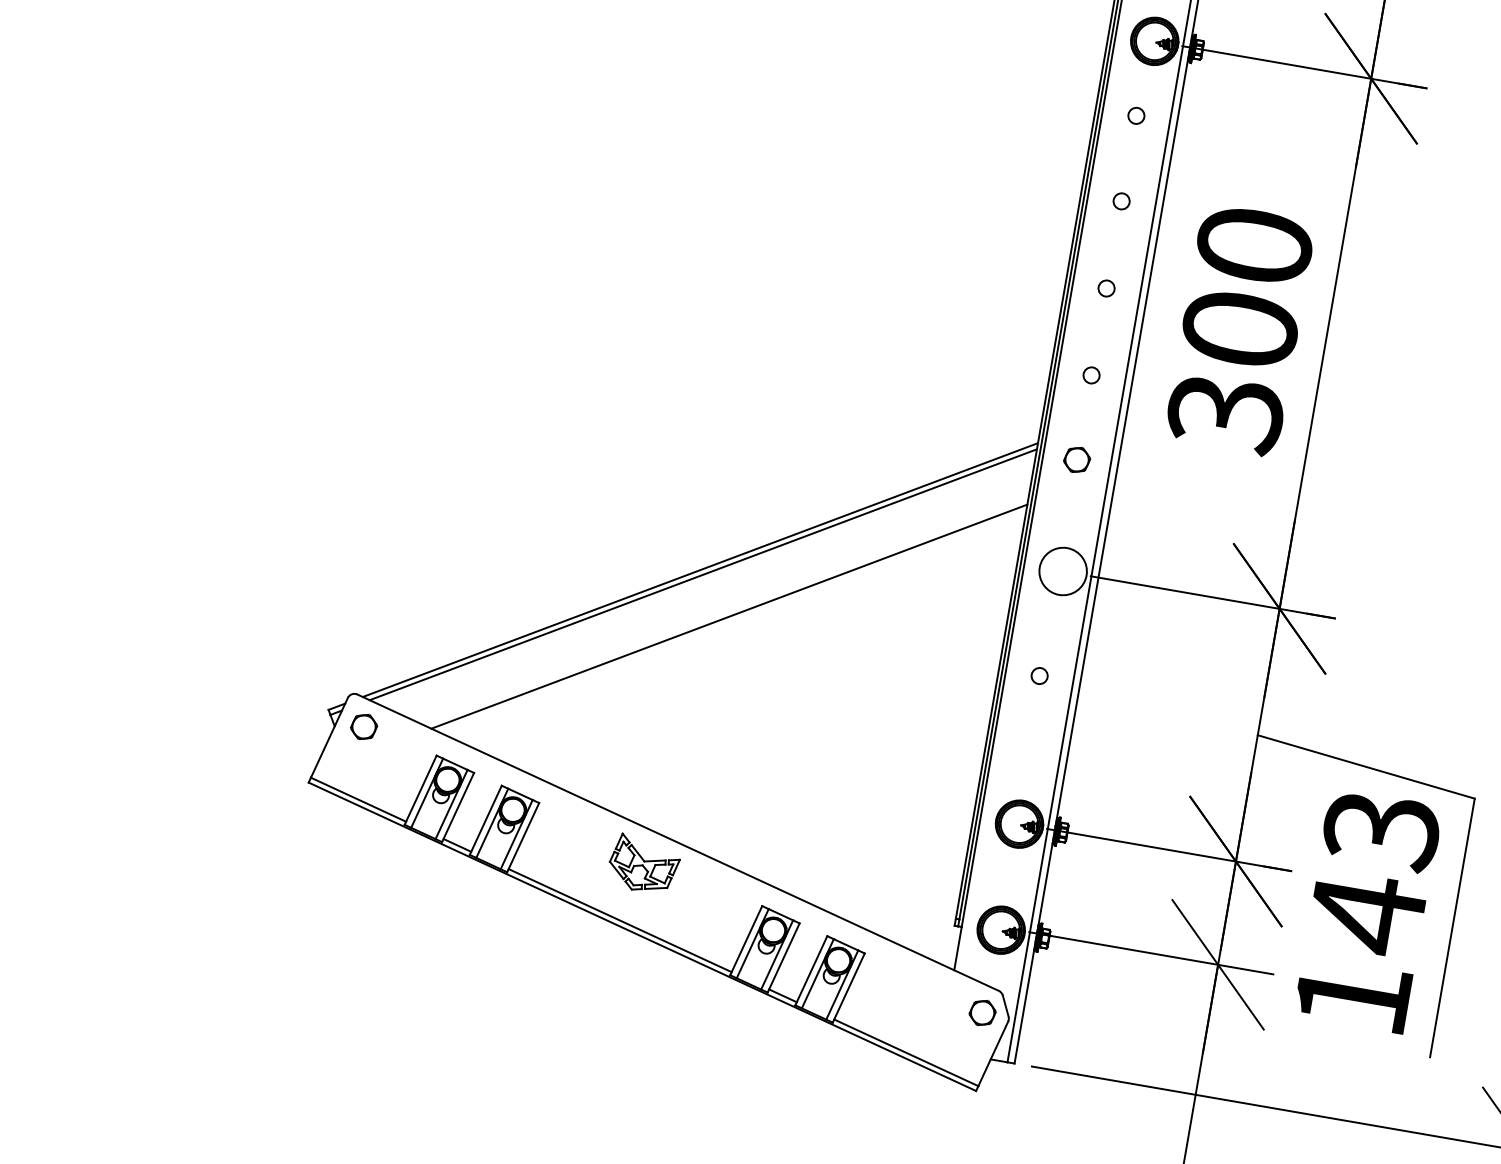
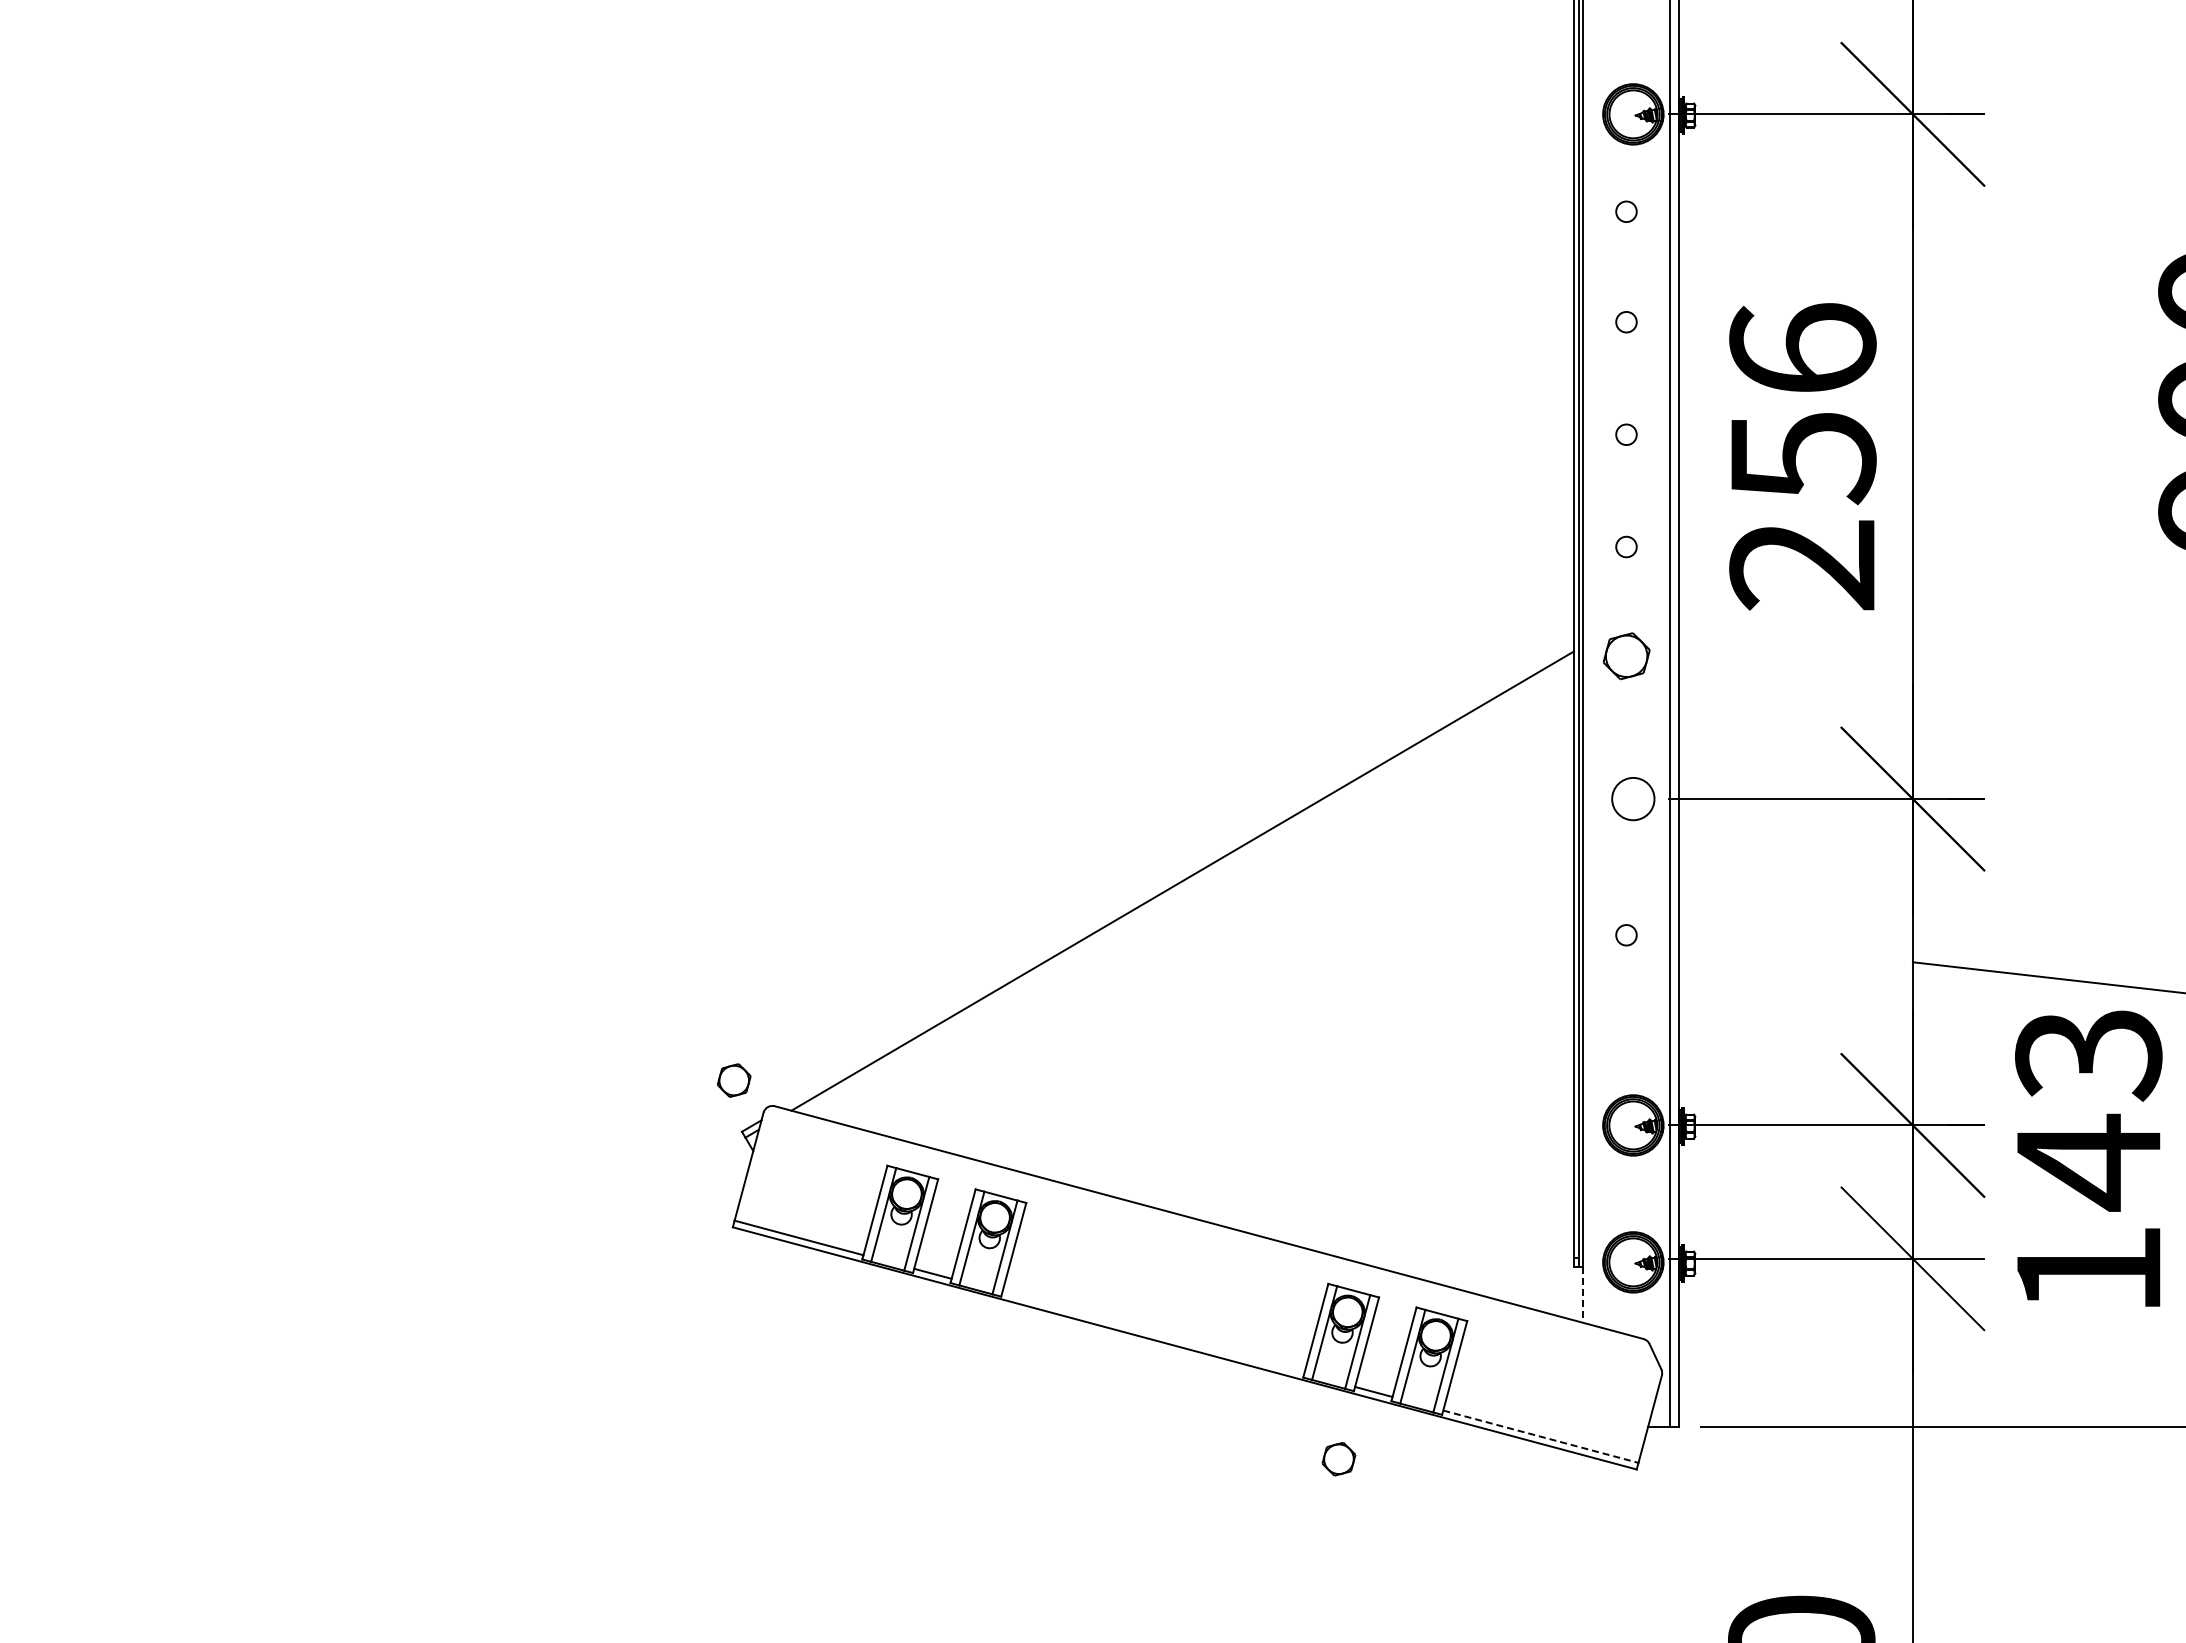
text: (1239, 329) -> (1802, 457), 300 -> 256
part: (1077, 459) -> (1626, 655), size x1.4
line: (700, 569) -> (1178, 875), removed
circle: (1063, 571) -> (1633, 798), size x0.7
line: (729, 616) -> (1224, 927), removed
part: (363, 726) -> (733, 1080), moved
part: (644, 864) -> (1171, 1257), removed
line: (620, 920) -> (1153, 1332), removed
line: (958, 948) -> (1583, 1294), solid -> dashed
part: (982, 1013) -> (1338, 1459), moved
line: (906, 1052) -> (1541, 1436), solid -> dashed

